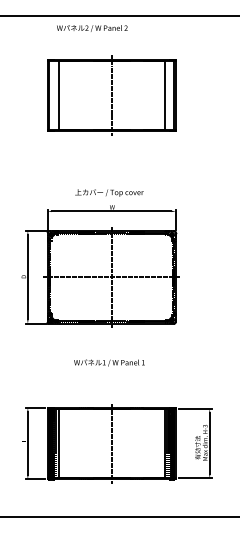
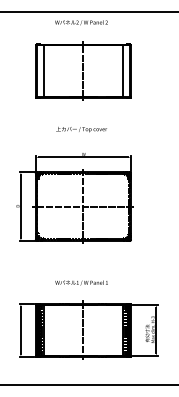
text: (92, 28) -> (81, 22), moved
text: (109, 192) -> (81, 129), moved
text: (109, 362) -> (81, 282), moved

